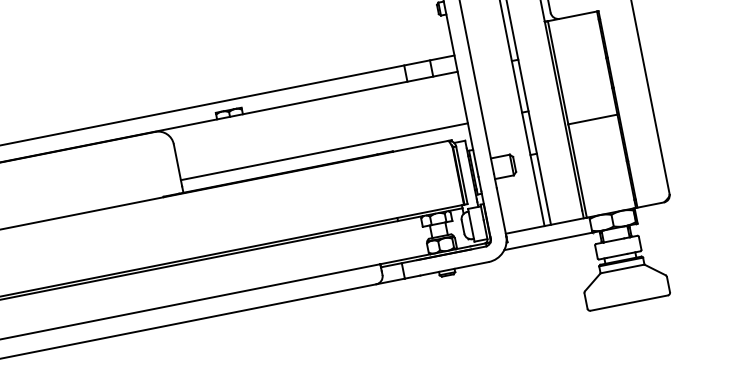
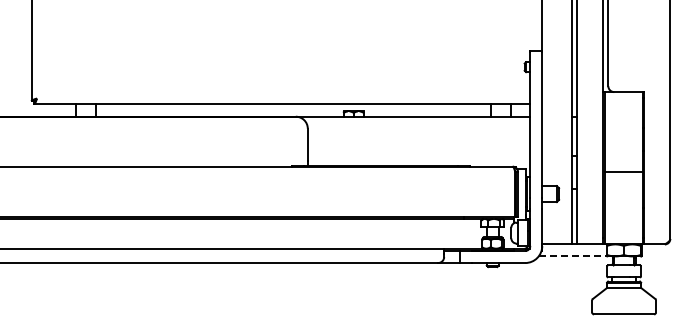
line: (323, 151) -> (418, 156), removed
line: (549, 241) -> (573, 256), solid -> dashed

